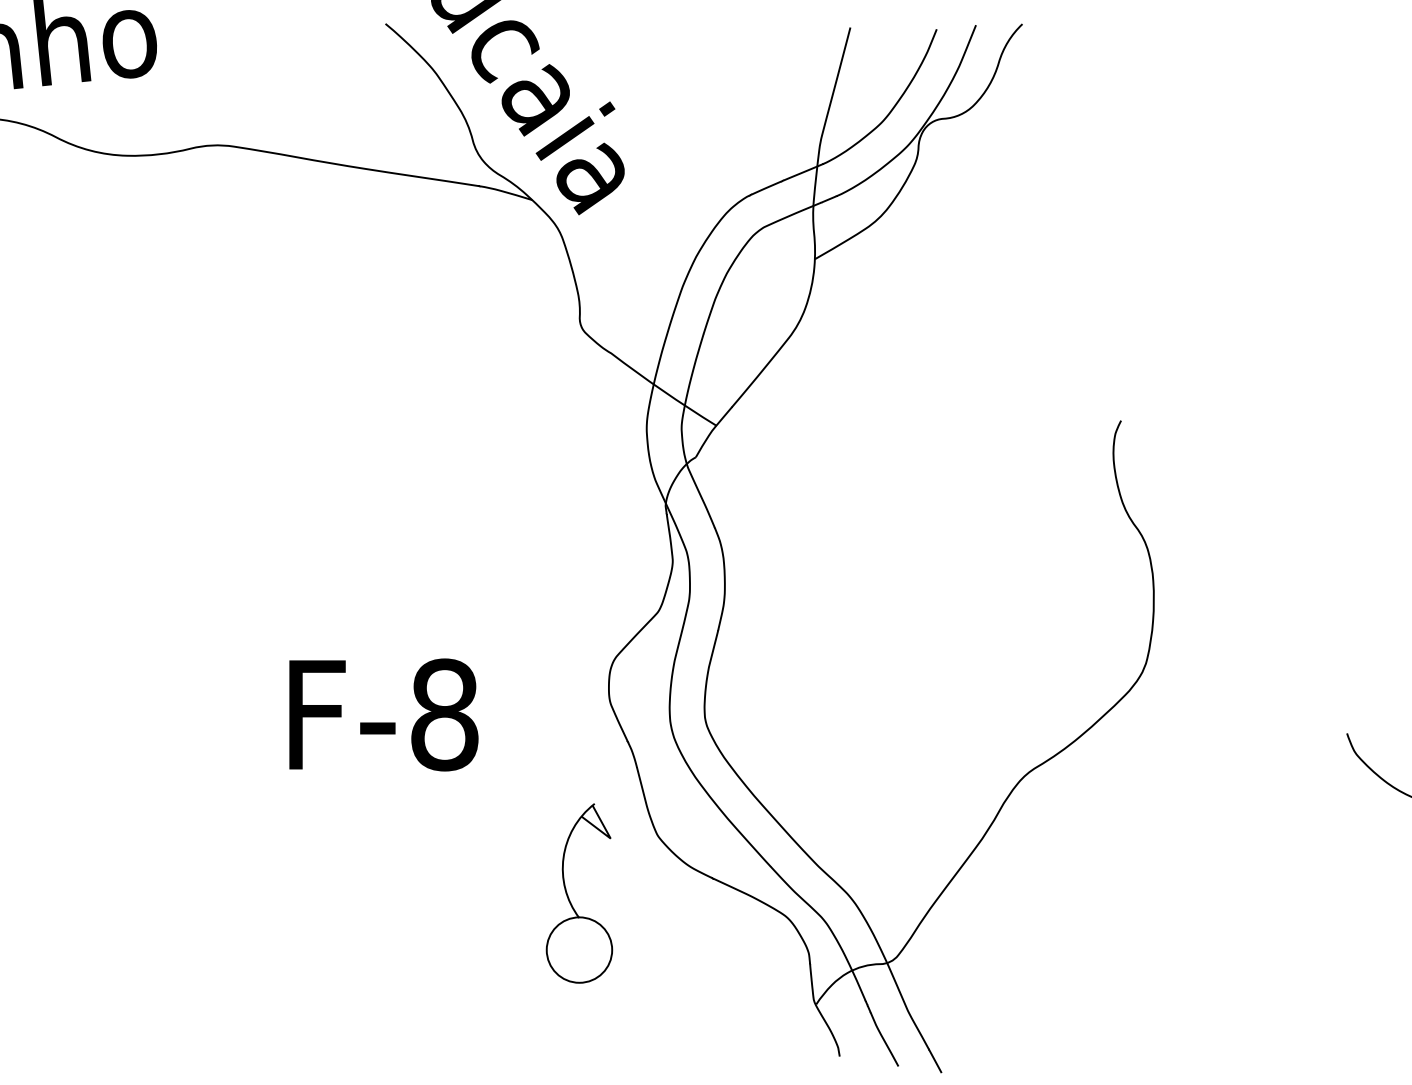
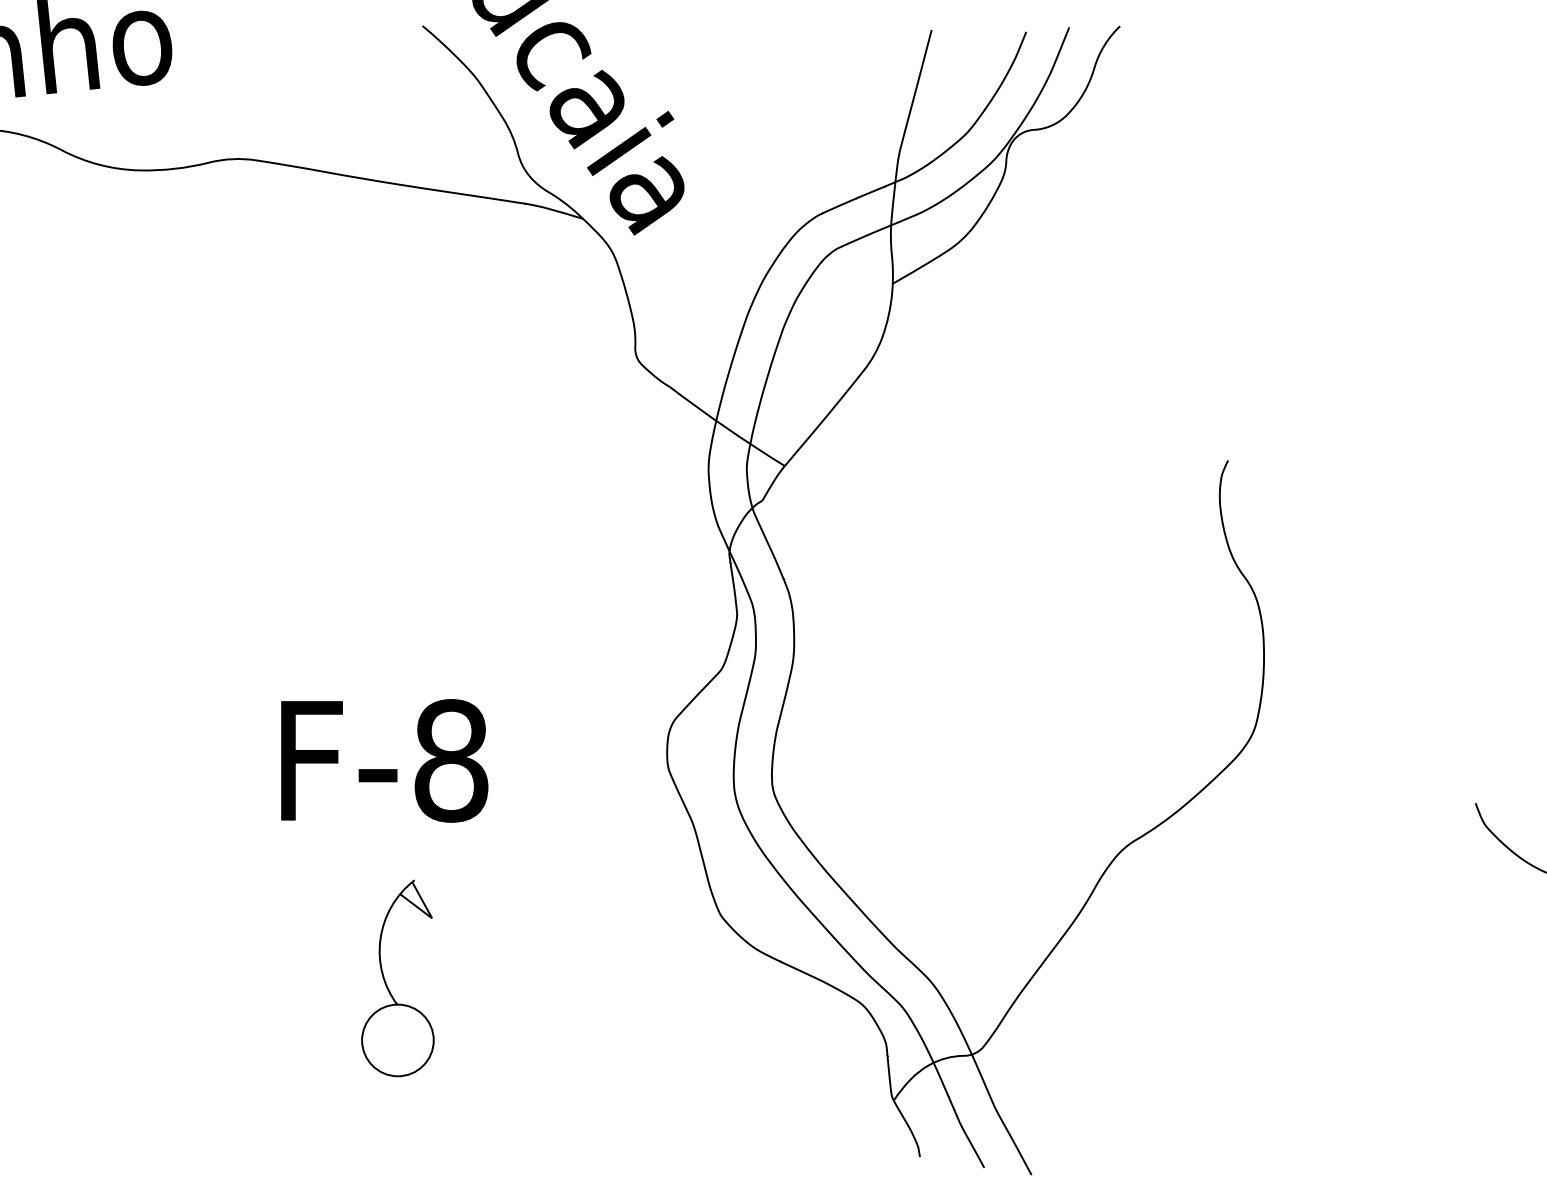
text: (383, 714) -> (384, 760), moved
part: (569, 897) -> (386, 982), moved

